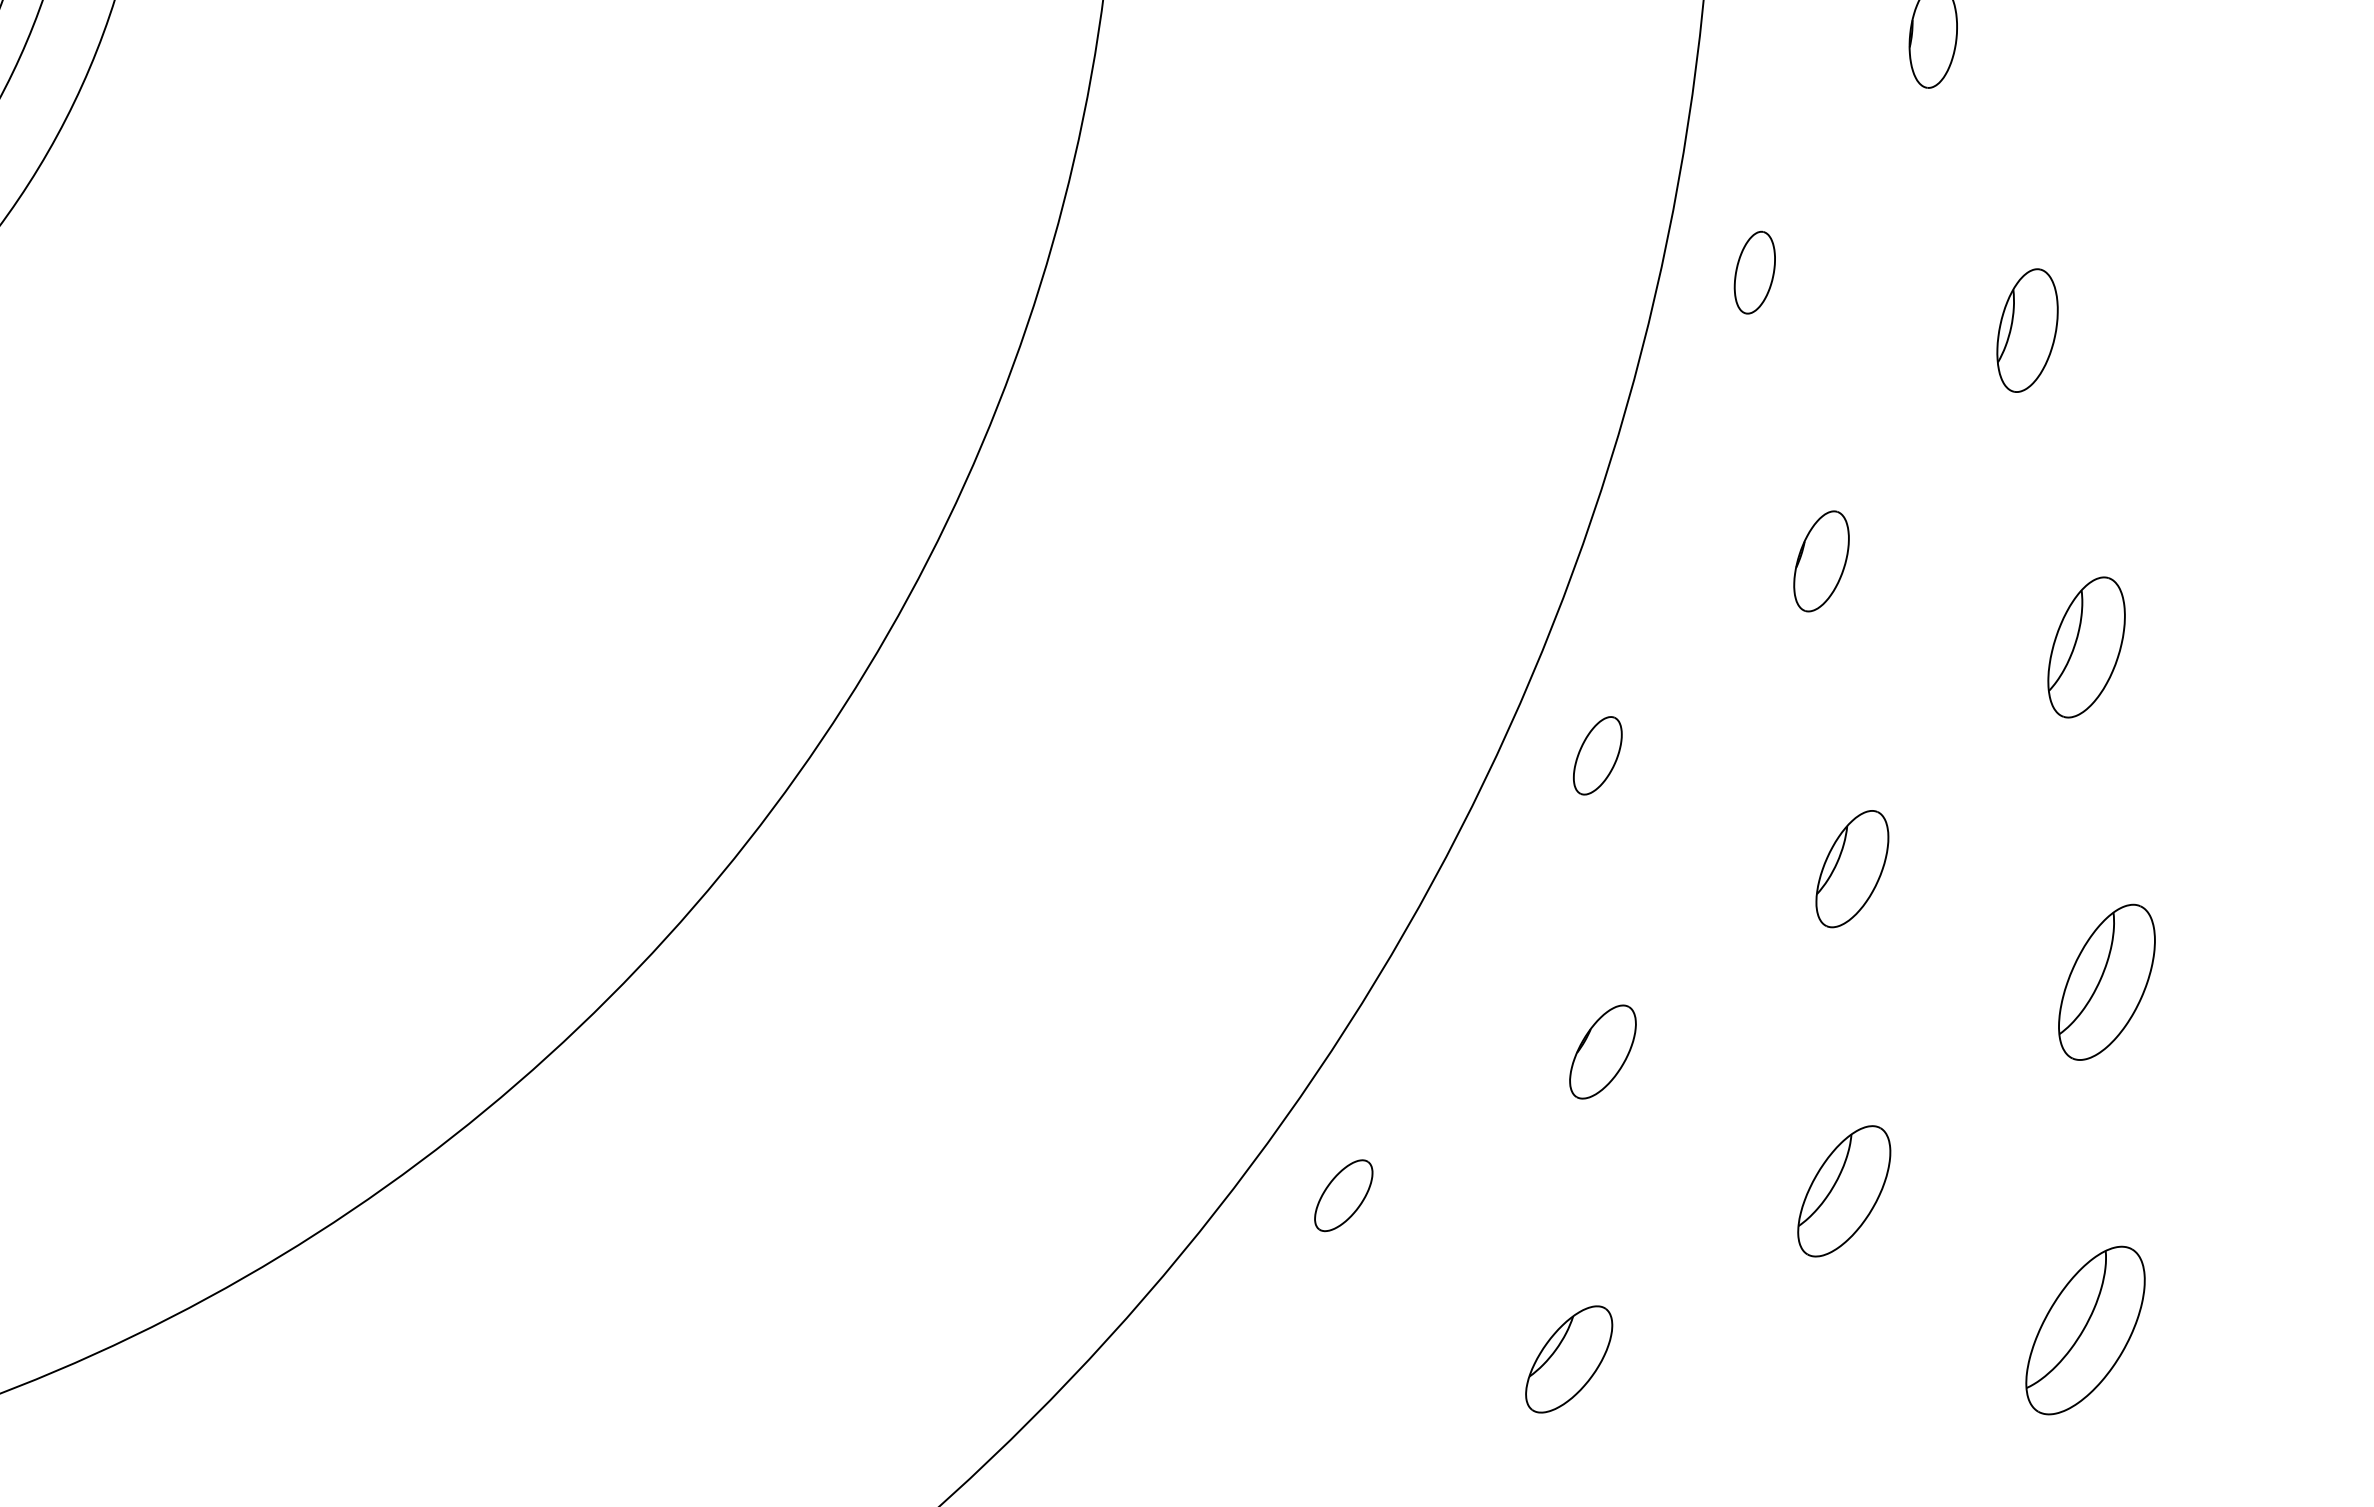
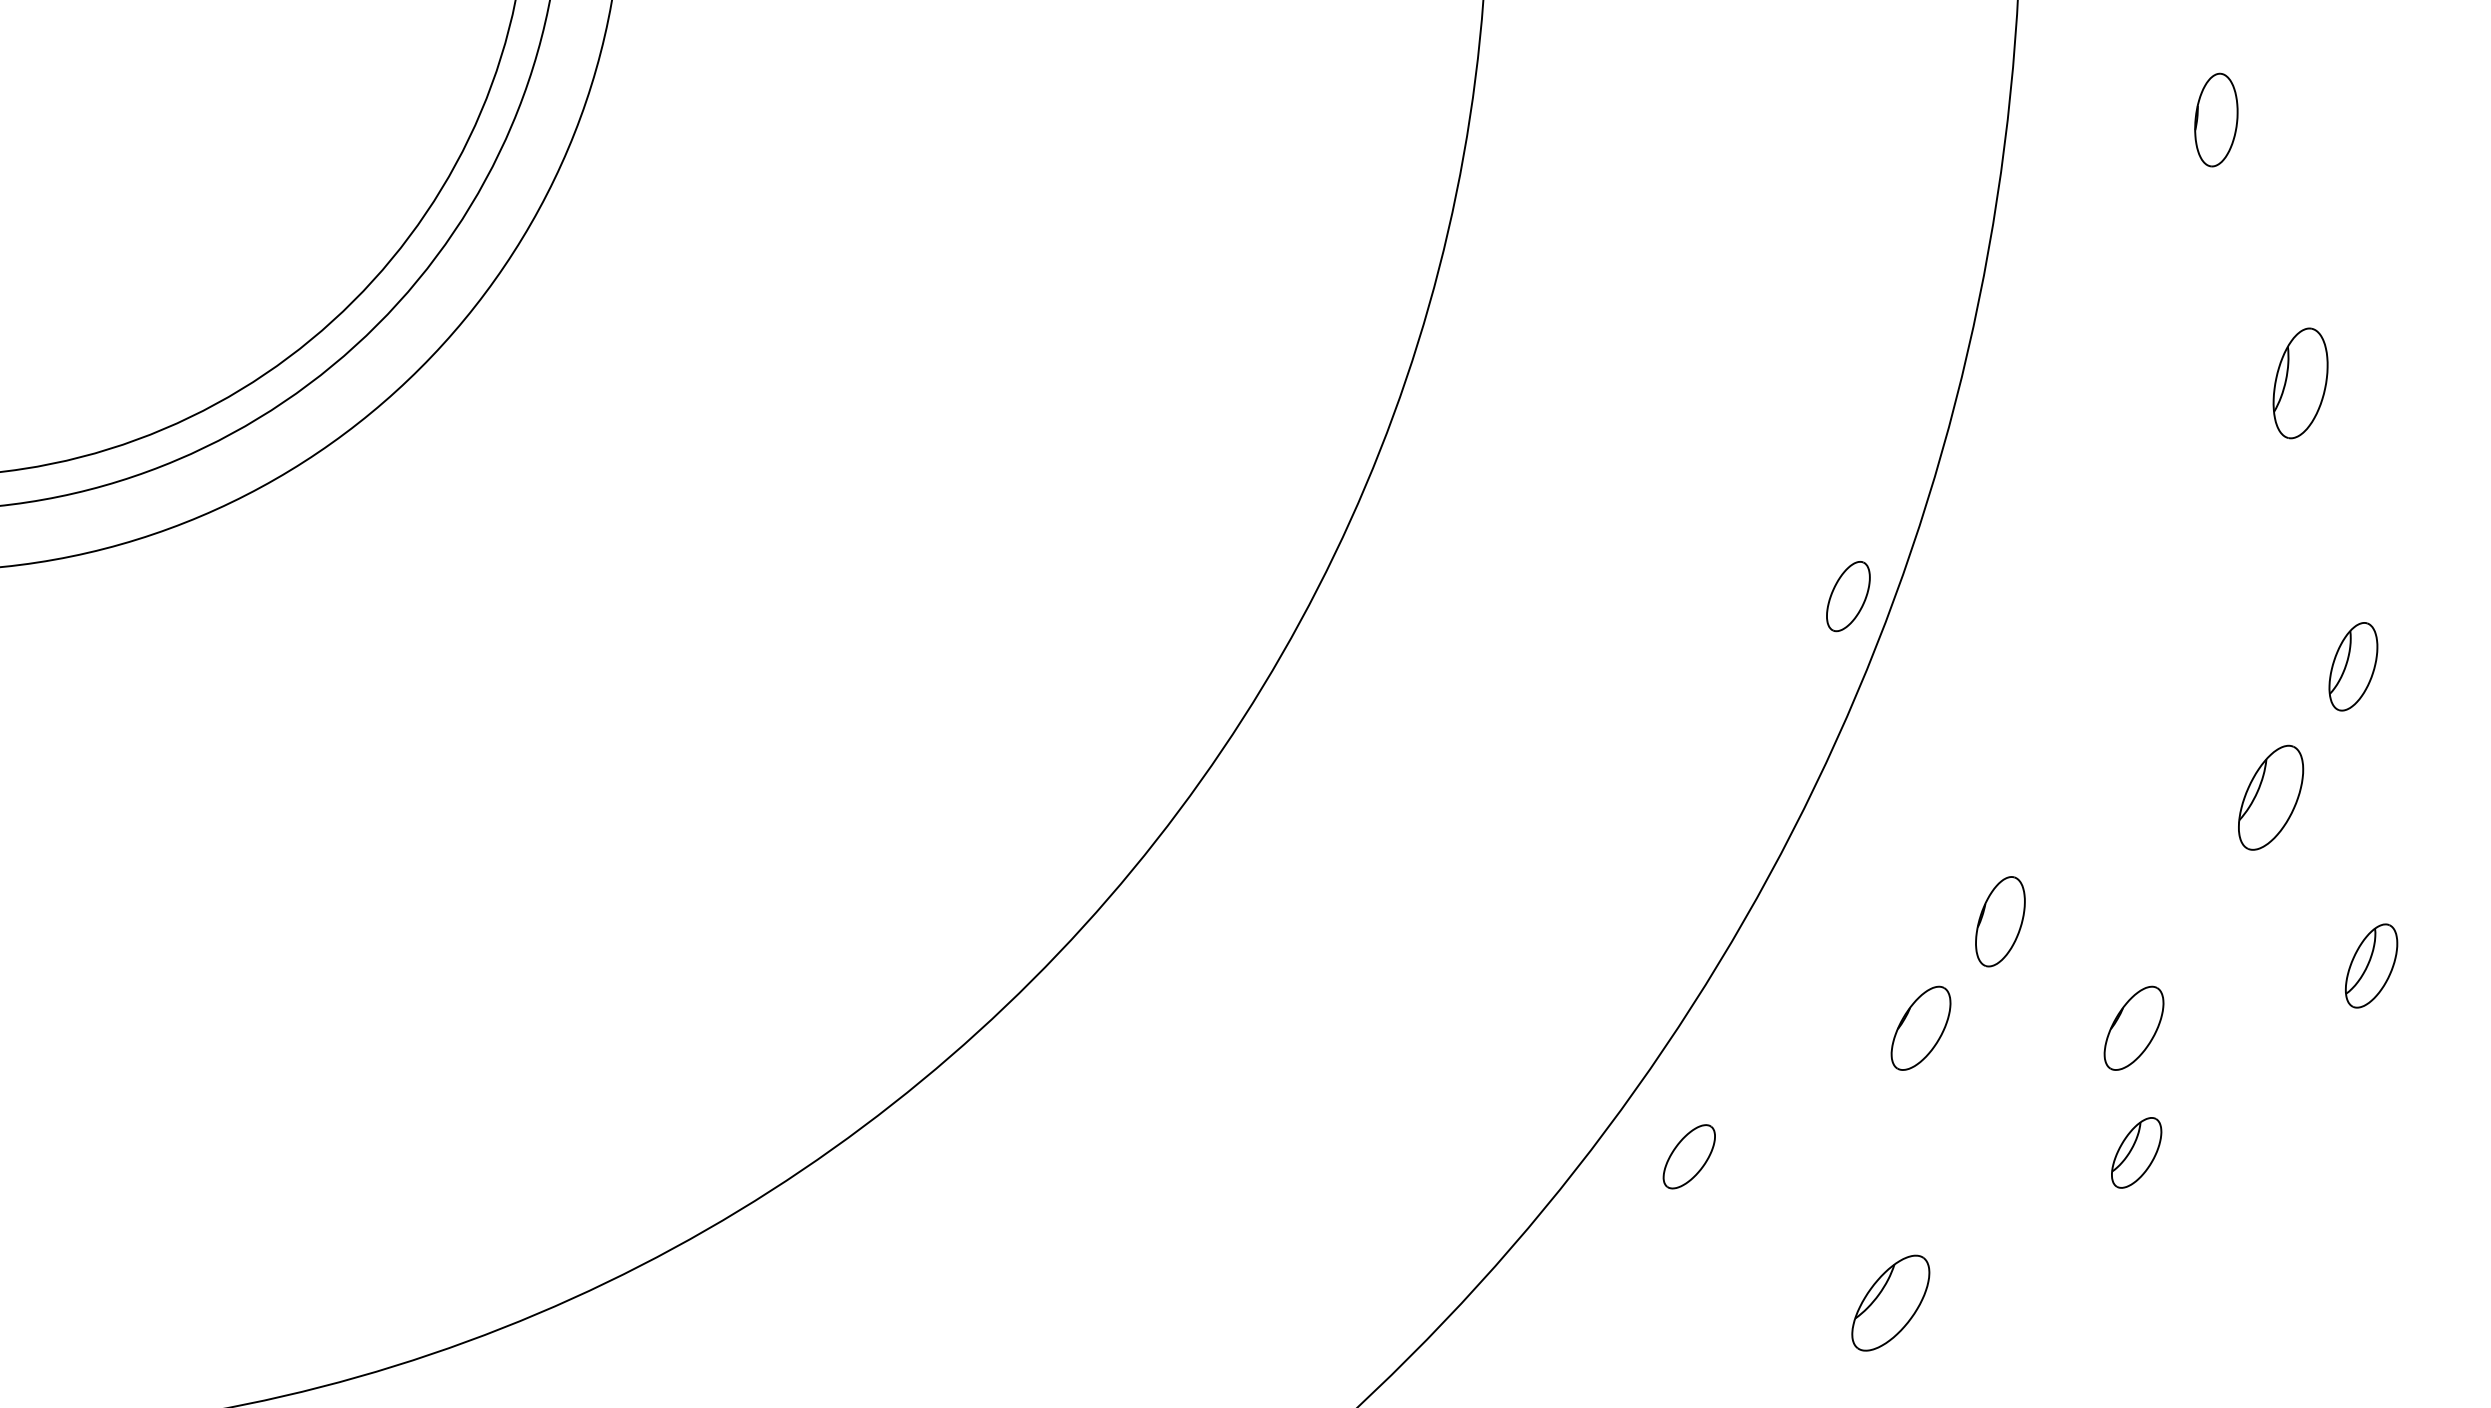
part: (1754, 272) -> (2056, 331), removed
part: (1821, 561) -> (2000, 921), moved
part: (2086, 647) -> (2353, 666), size x0.7
part: (1597, 755) -> (1848, 596), moved
part: (1852, 868) -> (2271, 797), moved
part: (2106, 981) -> (2371, 965), size x0.6
part: (1840, 1051) -> (2133, 1027), added
part: (1843, 1190) -> (2136, 1152), size x0.6
part: (2085, 1330) -> (2352, 1277), removed

